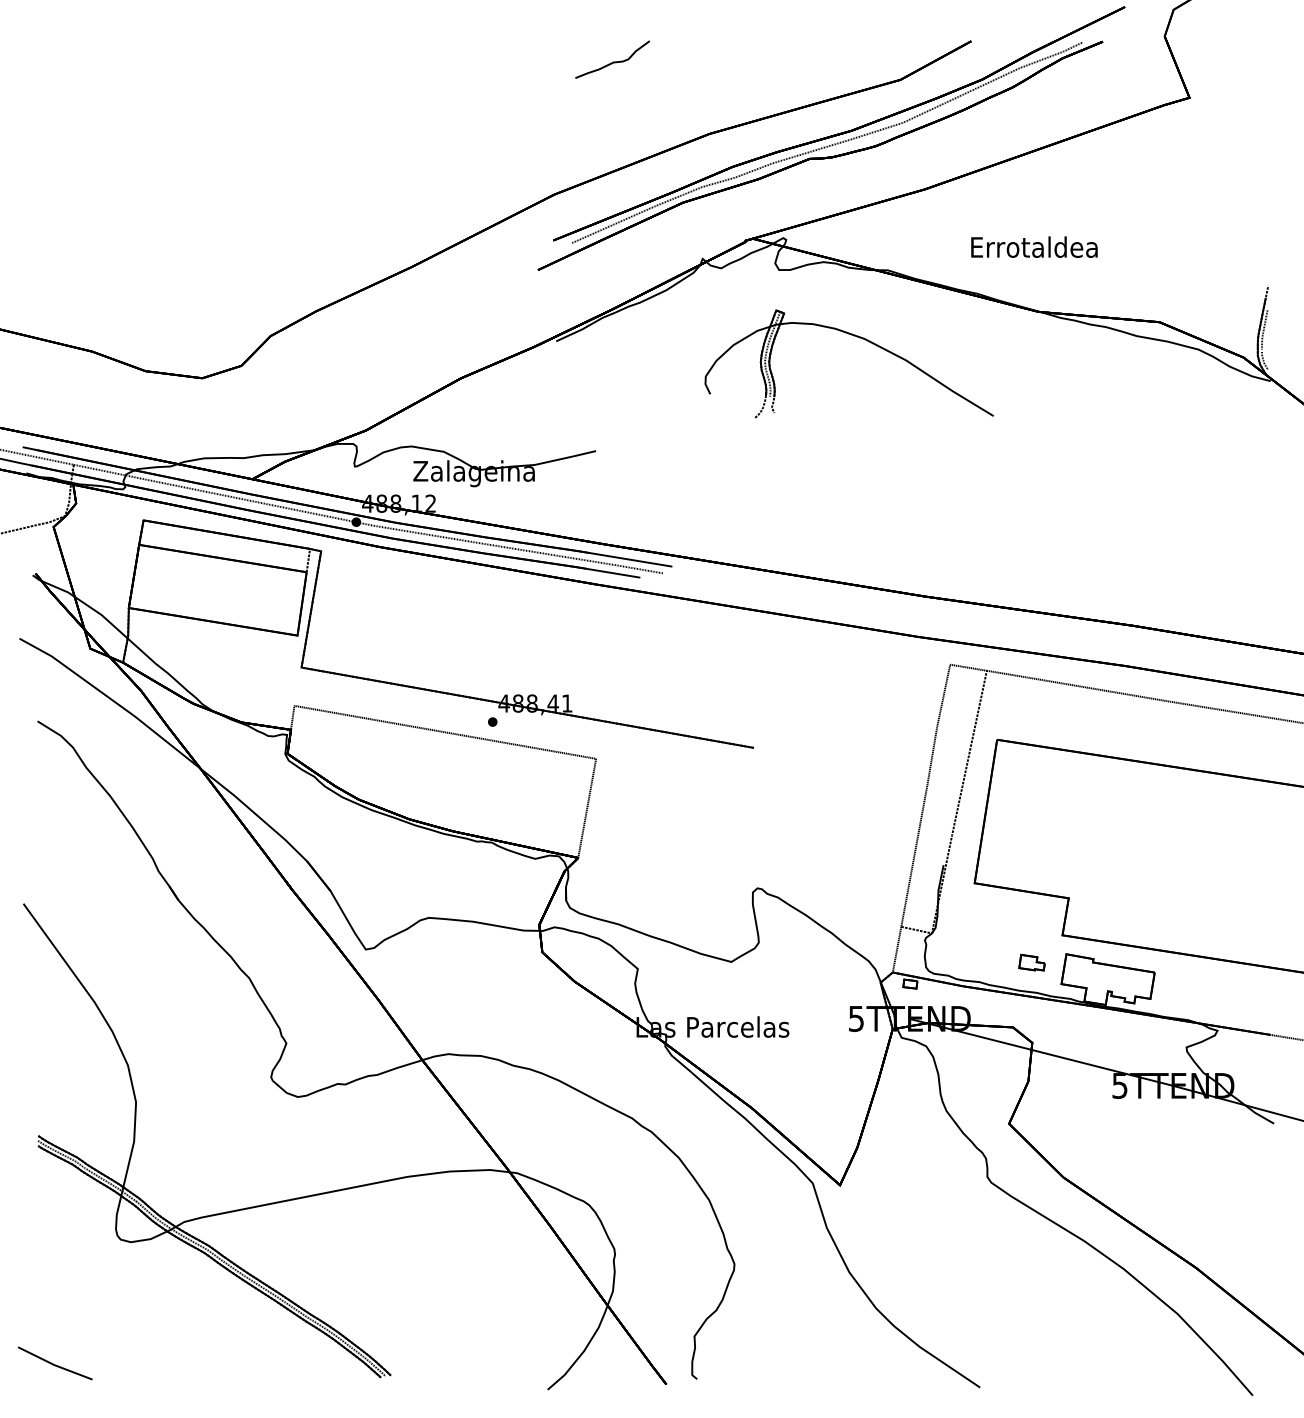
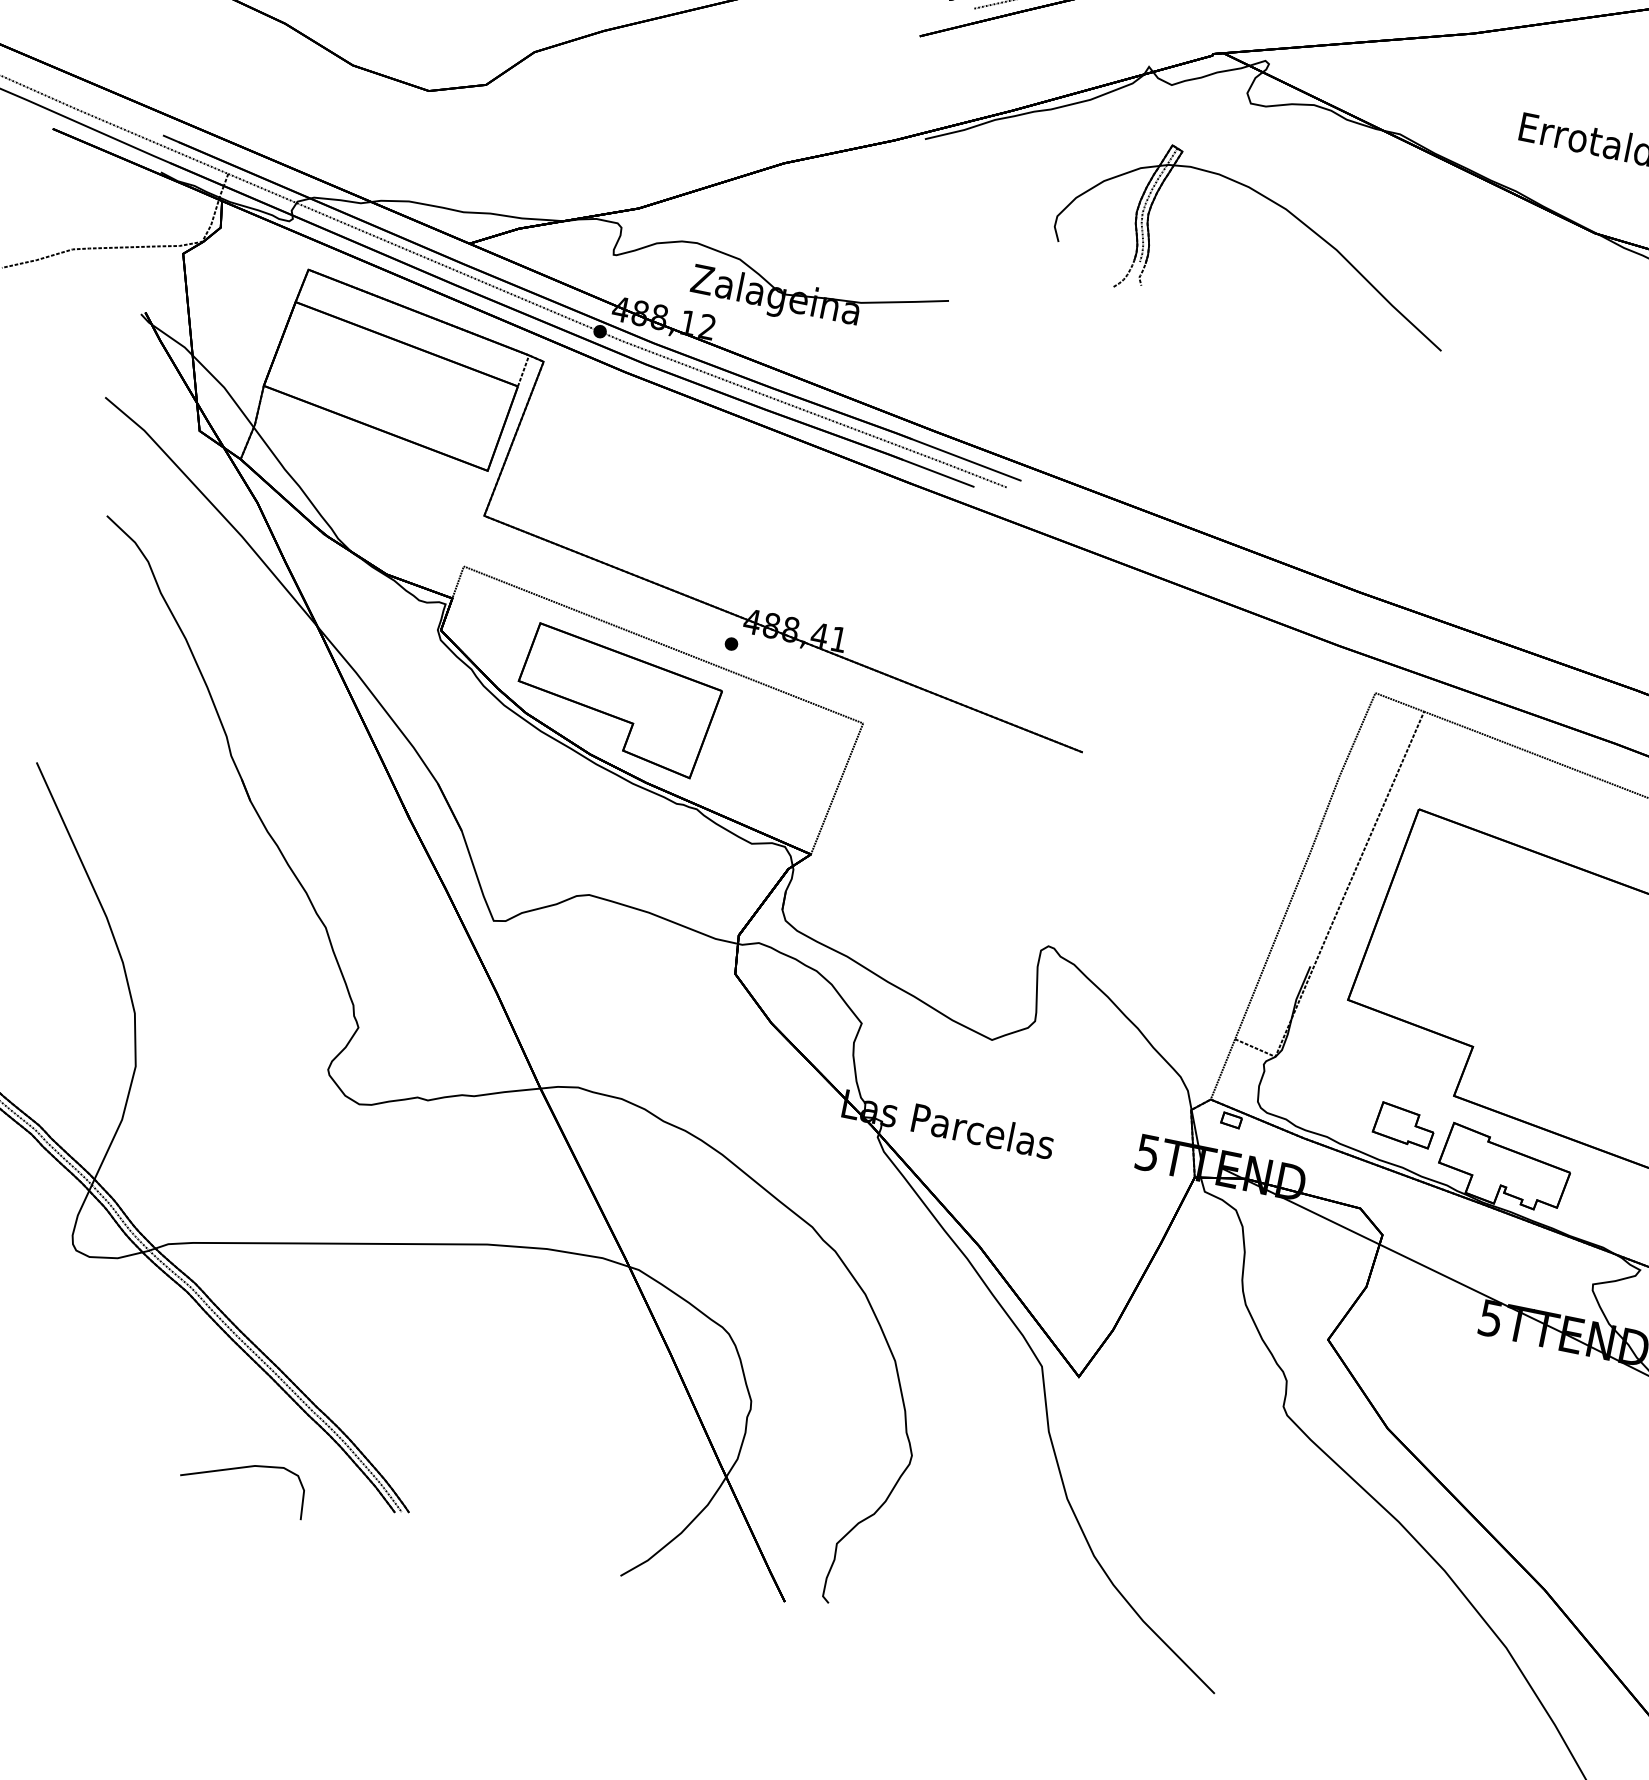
part: (856, 337) -> (1275, 204), moved
part: (420, 777) -> (616, 699), added
part: (1031, 962) -> (1403, 1124), size x1.67
curve: (266, 1369) -> (240, 1469), added

